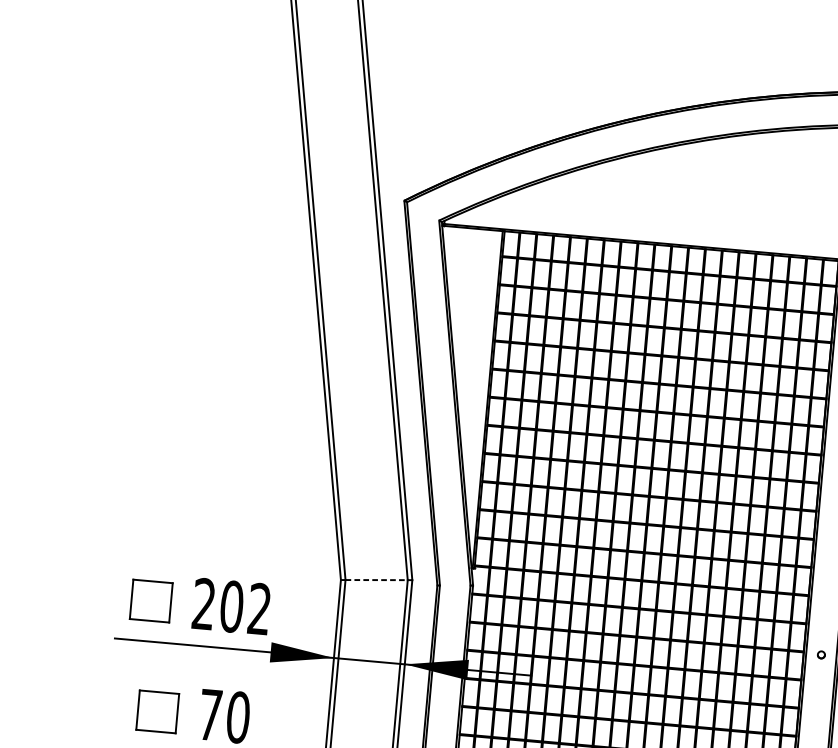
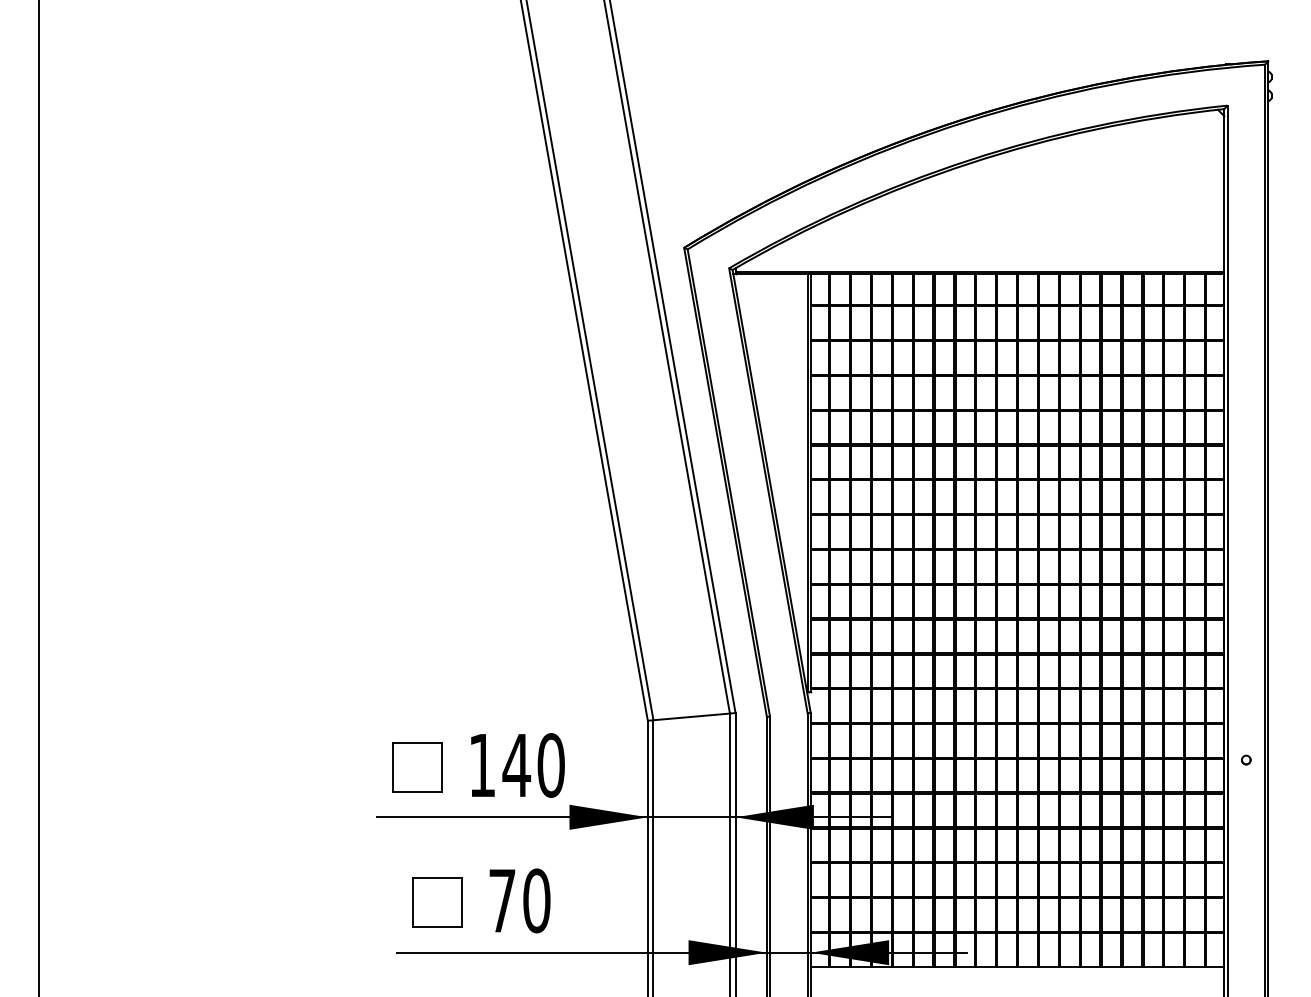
line: (377, 579) -> (692, 716), dashed -> solid
text: (231, 606) -> (516, 765), 202 -> 140

